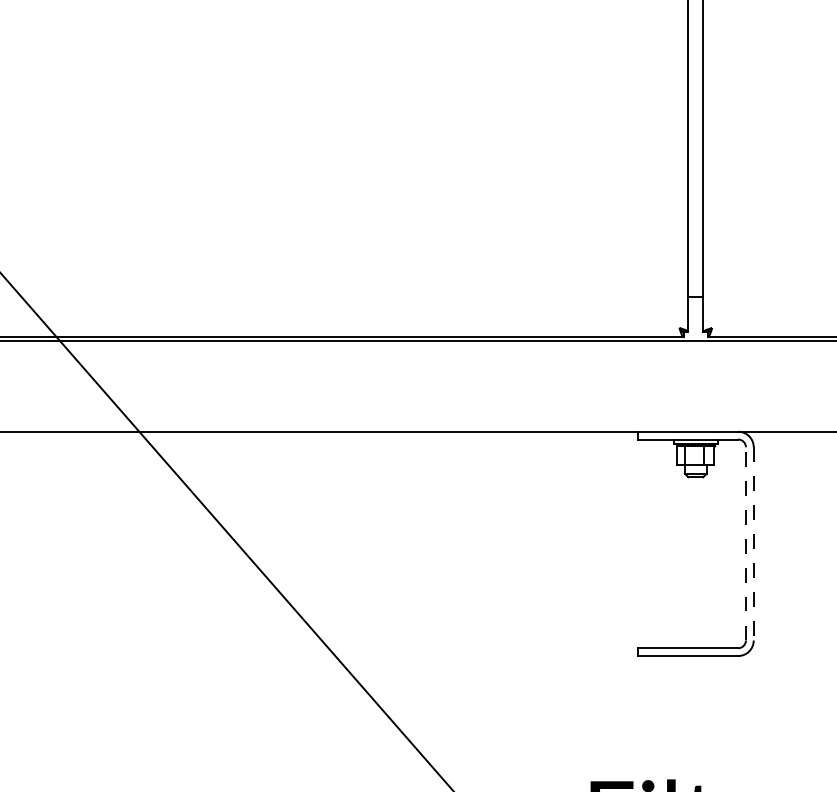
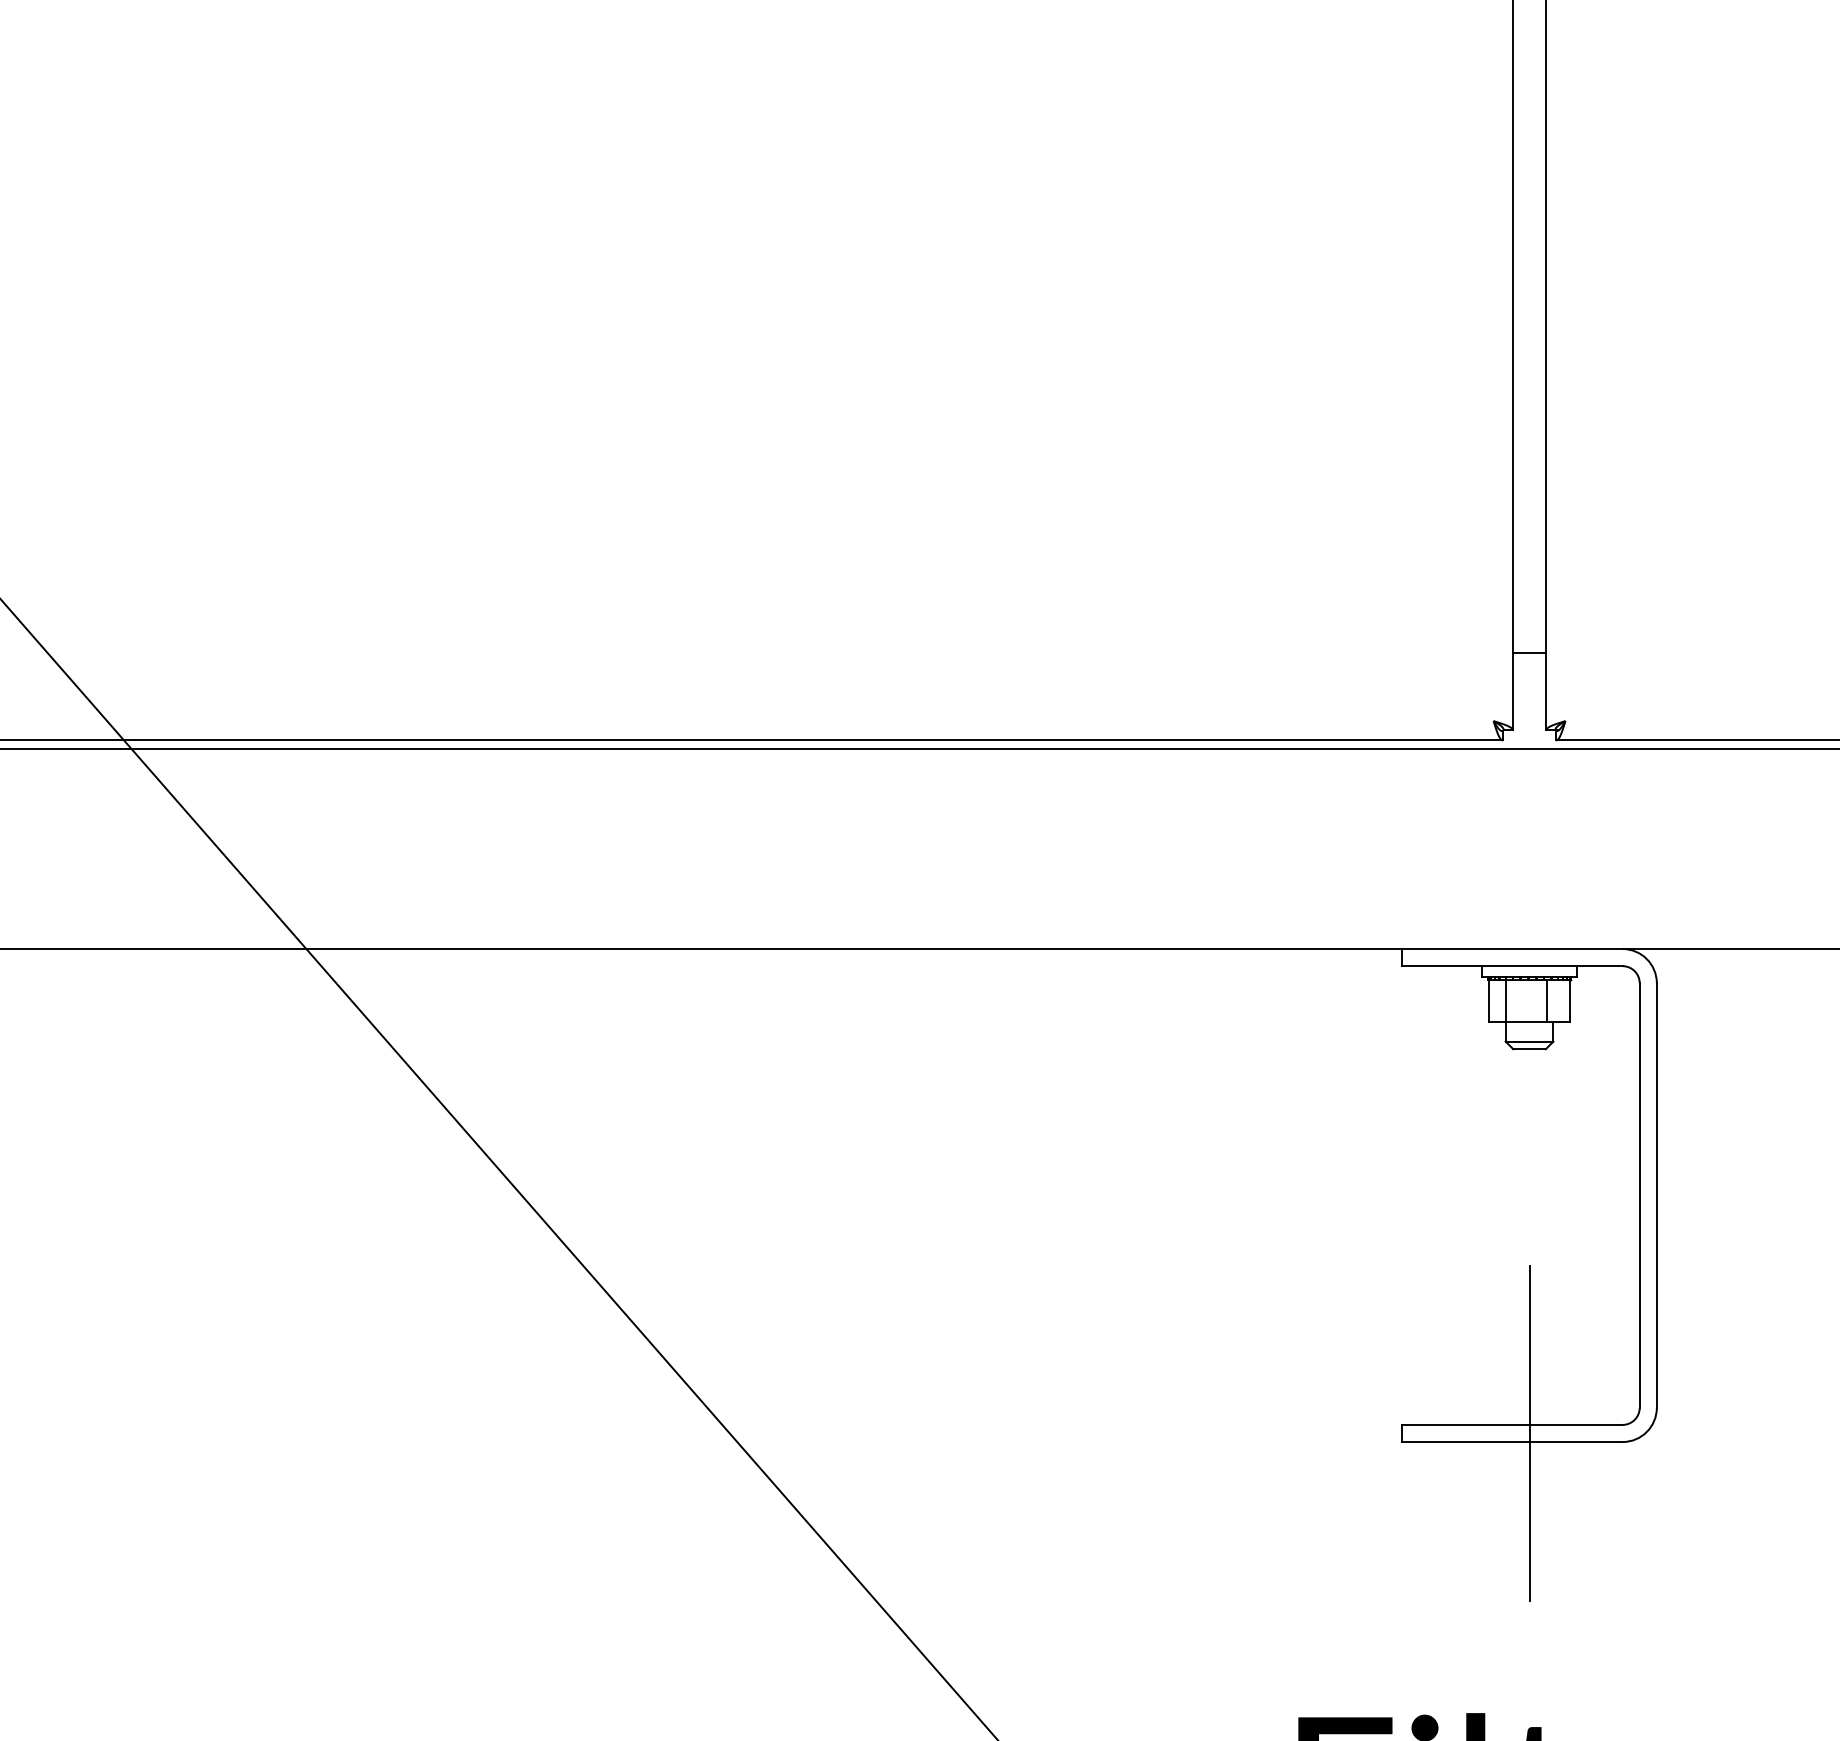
line: (745, 543) -> (1638, 1194), dashed -> solid
line: (753, 543) -> (1656, 1194), dashed -> solid
line: (695, 651) -> (1528, 1432), added

